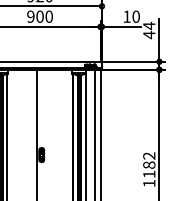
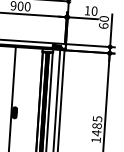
text: (149, 30) -> (104, 22), 44 -> 60
text: (149, 165) -> (97, 126), 1182 -> 1485

